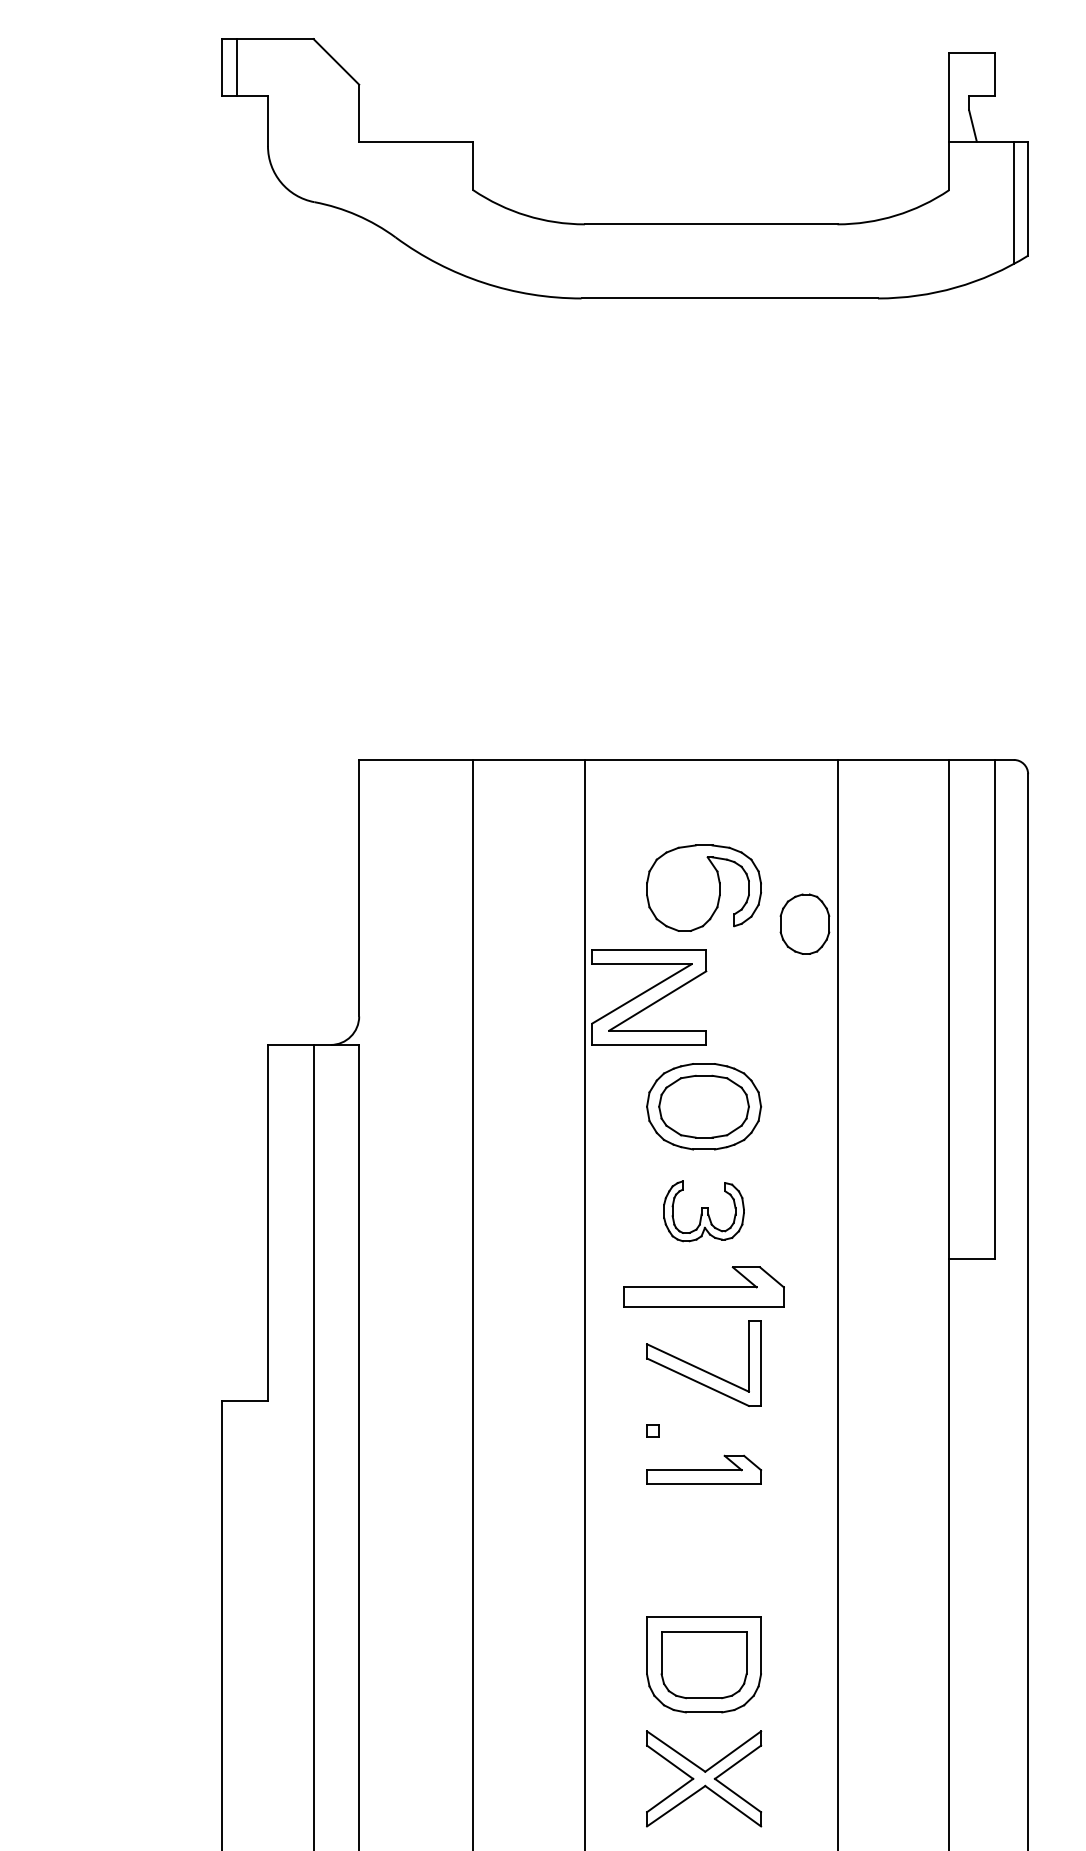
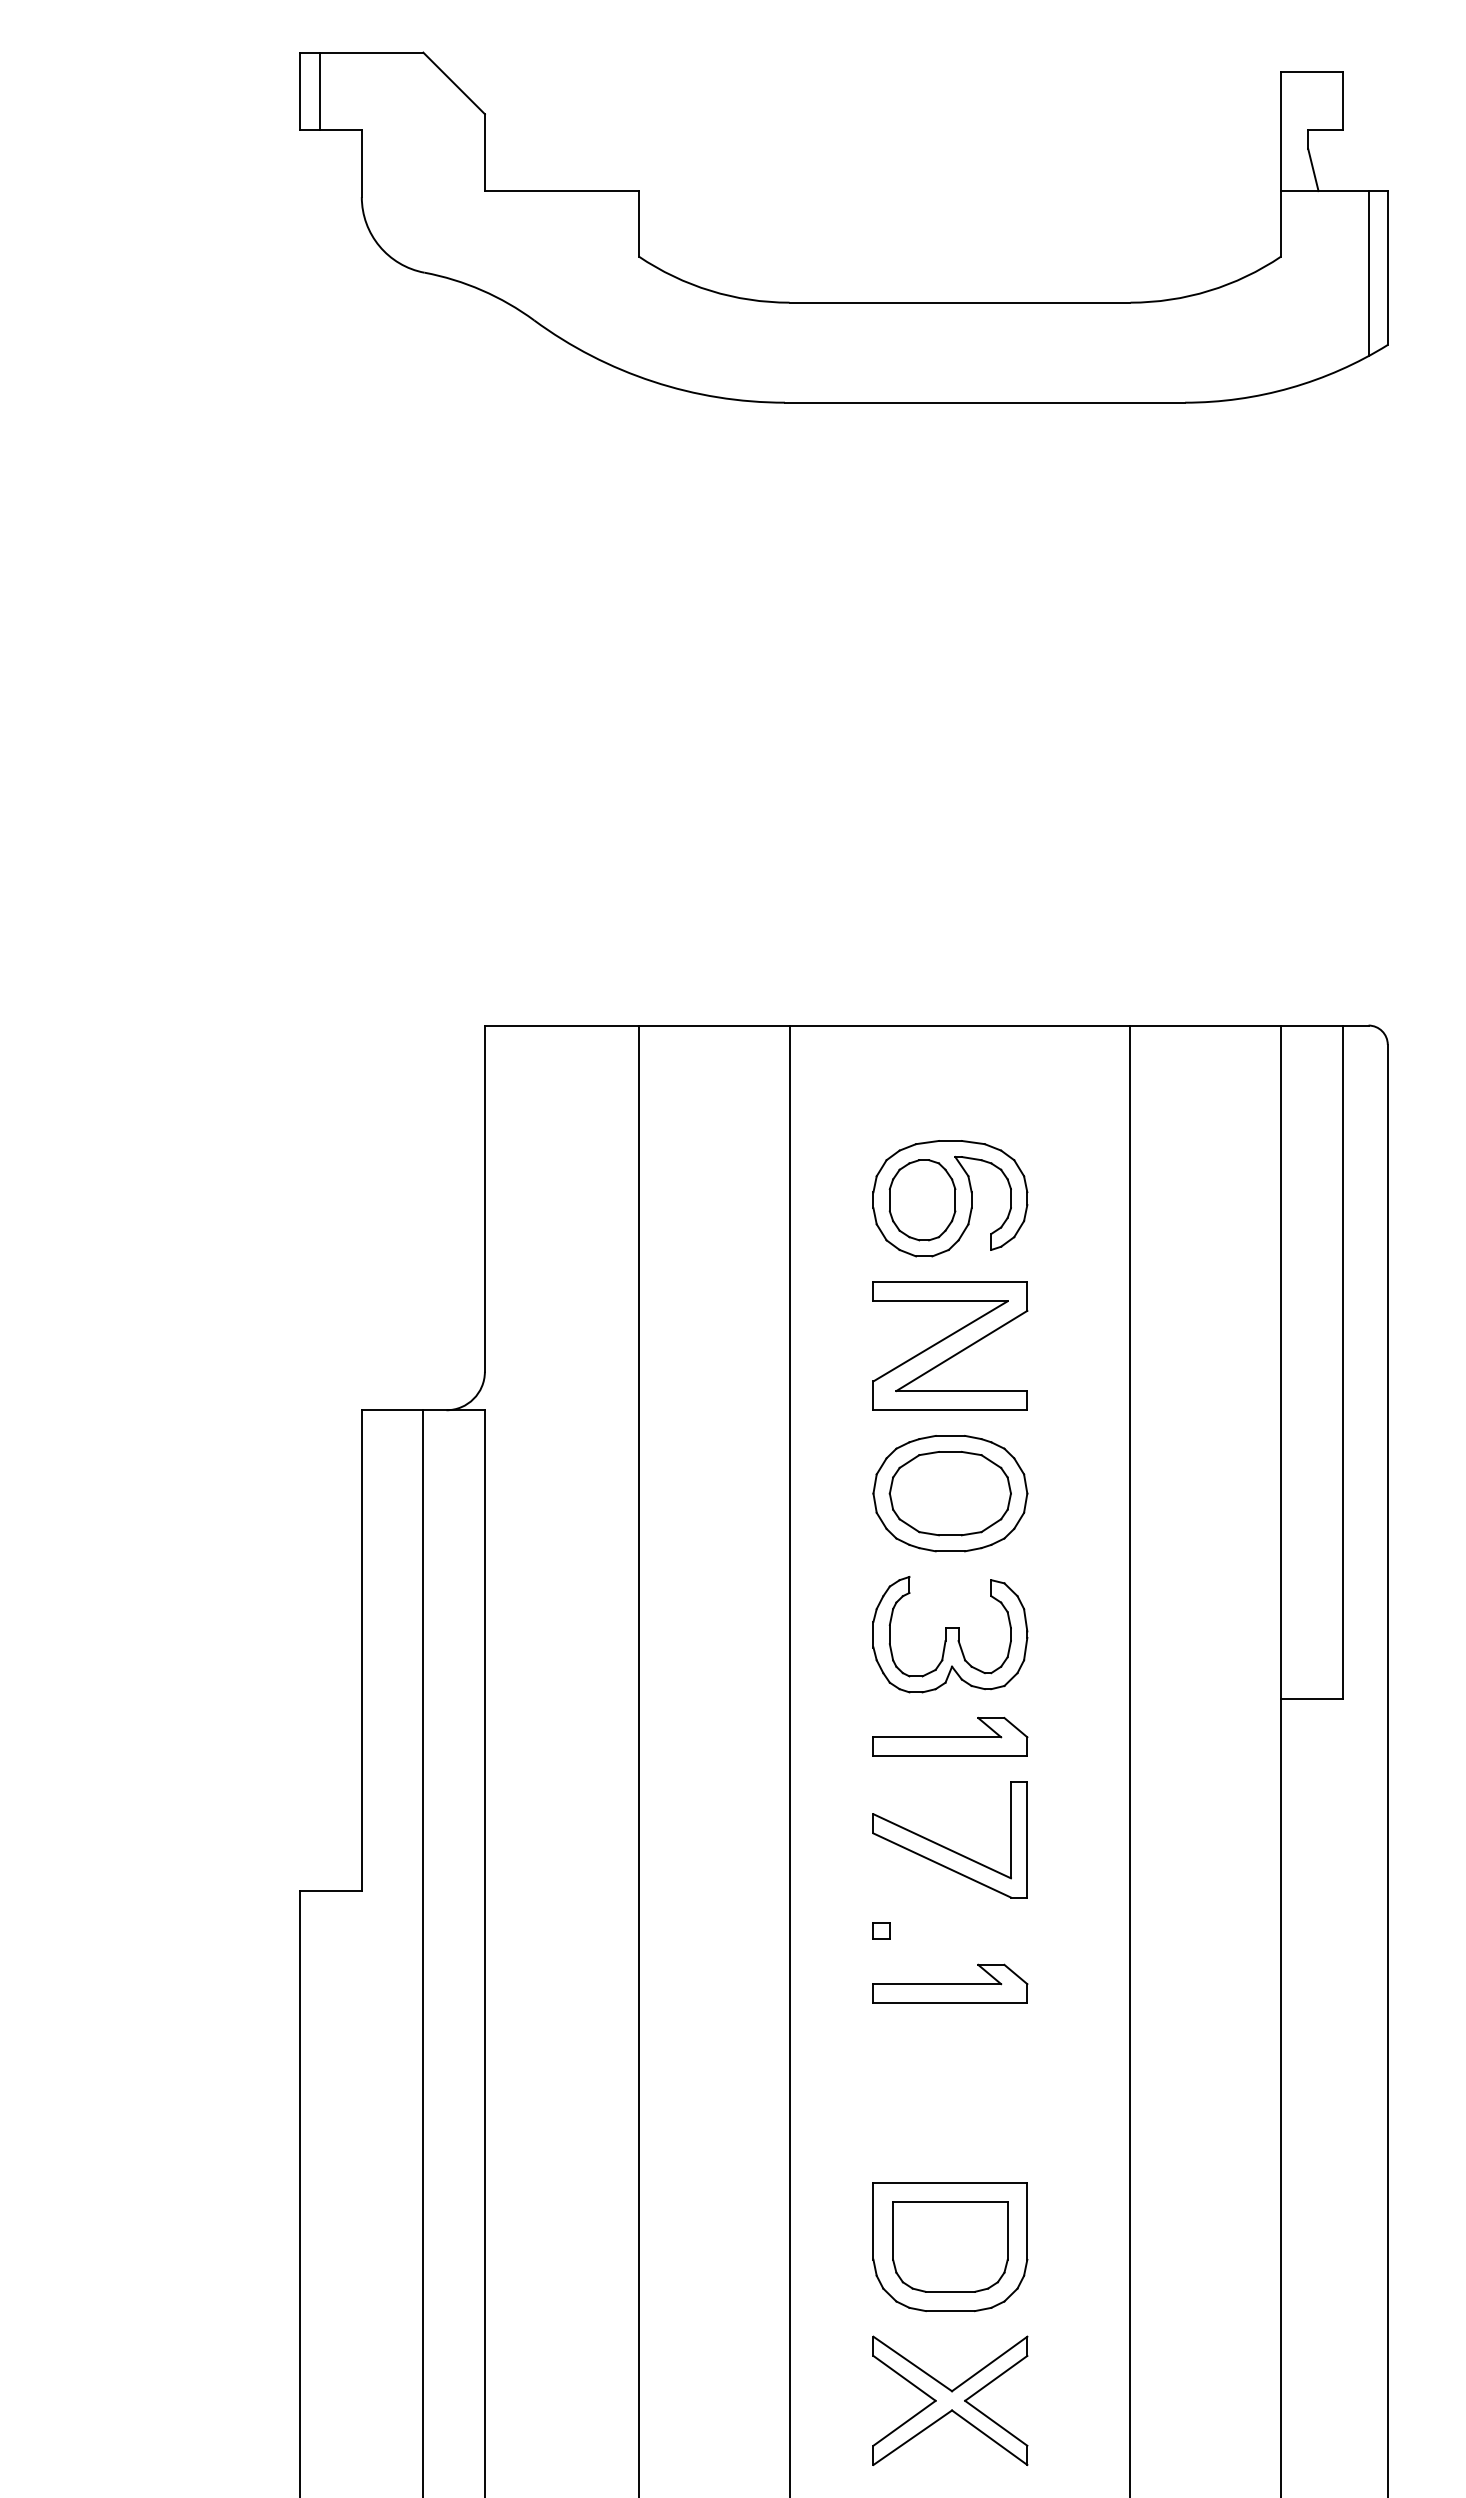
part: (804, 924) -> (922, 1200), moved
part: (649, 996) -> (950, 1345), moved
part: (704, 1211) -> (950, 1634), size x1.43
part: (704, 1286) -> (950, 1736), size x0.71

